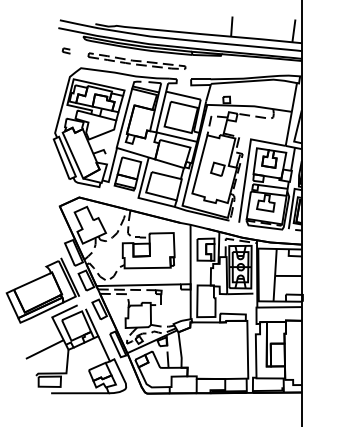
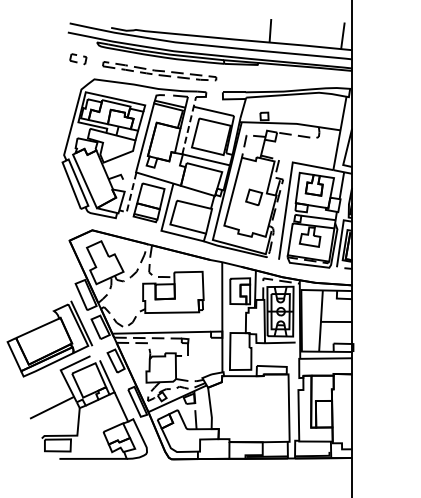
part: (66, 51) -> (77, 59), size x1.6
line: (162, 107) -> (189, 125), solid -> dashed
line: (111, 168) -> (130, 196), solid -> dashed

